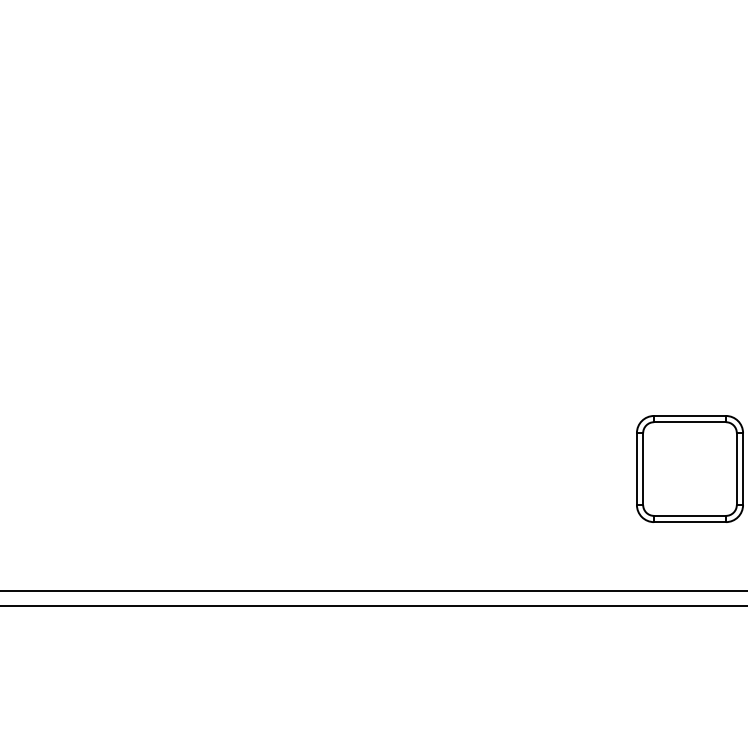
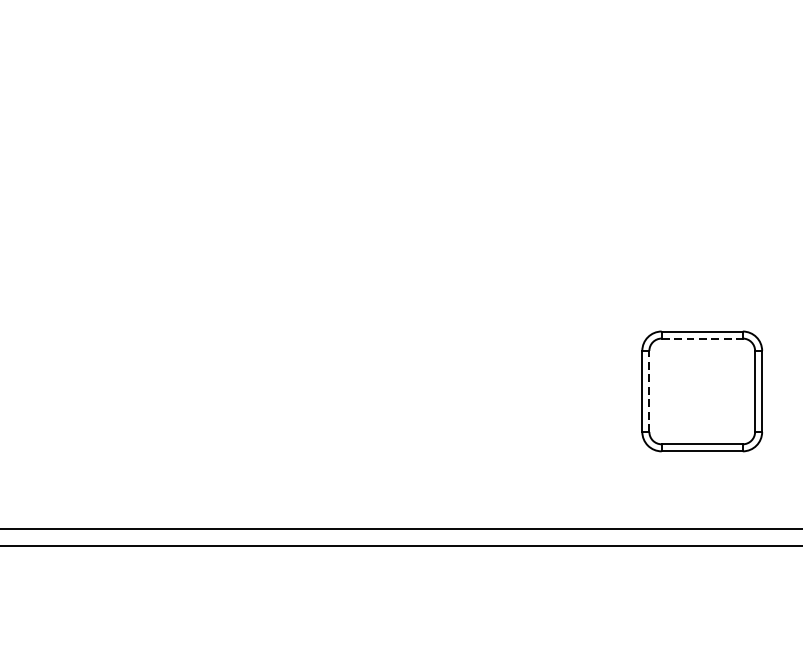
line: (690, 422) -> (702, 338), solid -> dashed
line: (643, 469) -> (649, 391), solid -> dashed

